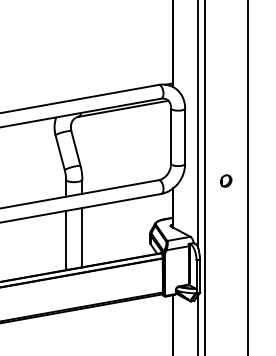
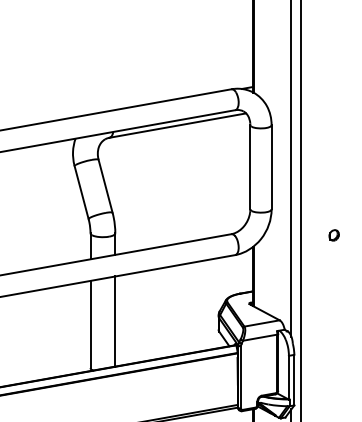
part: (226, 180) -> (334, 234), size x0.6

